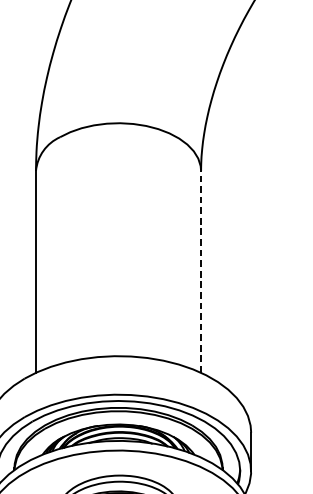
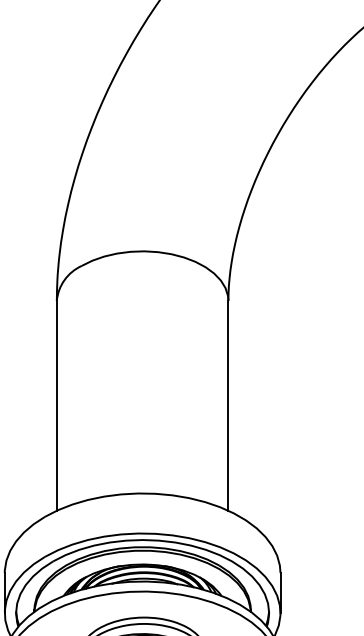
line: (201, 271) -> (228, 405), dashed -> solid

